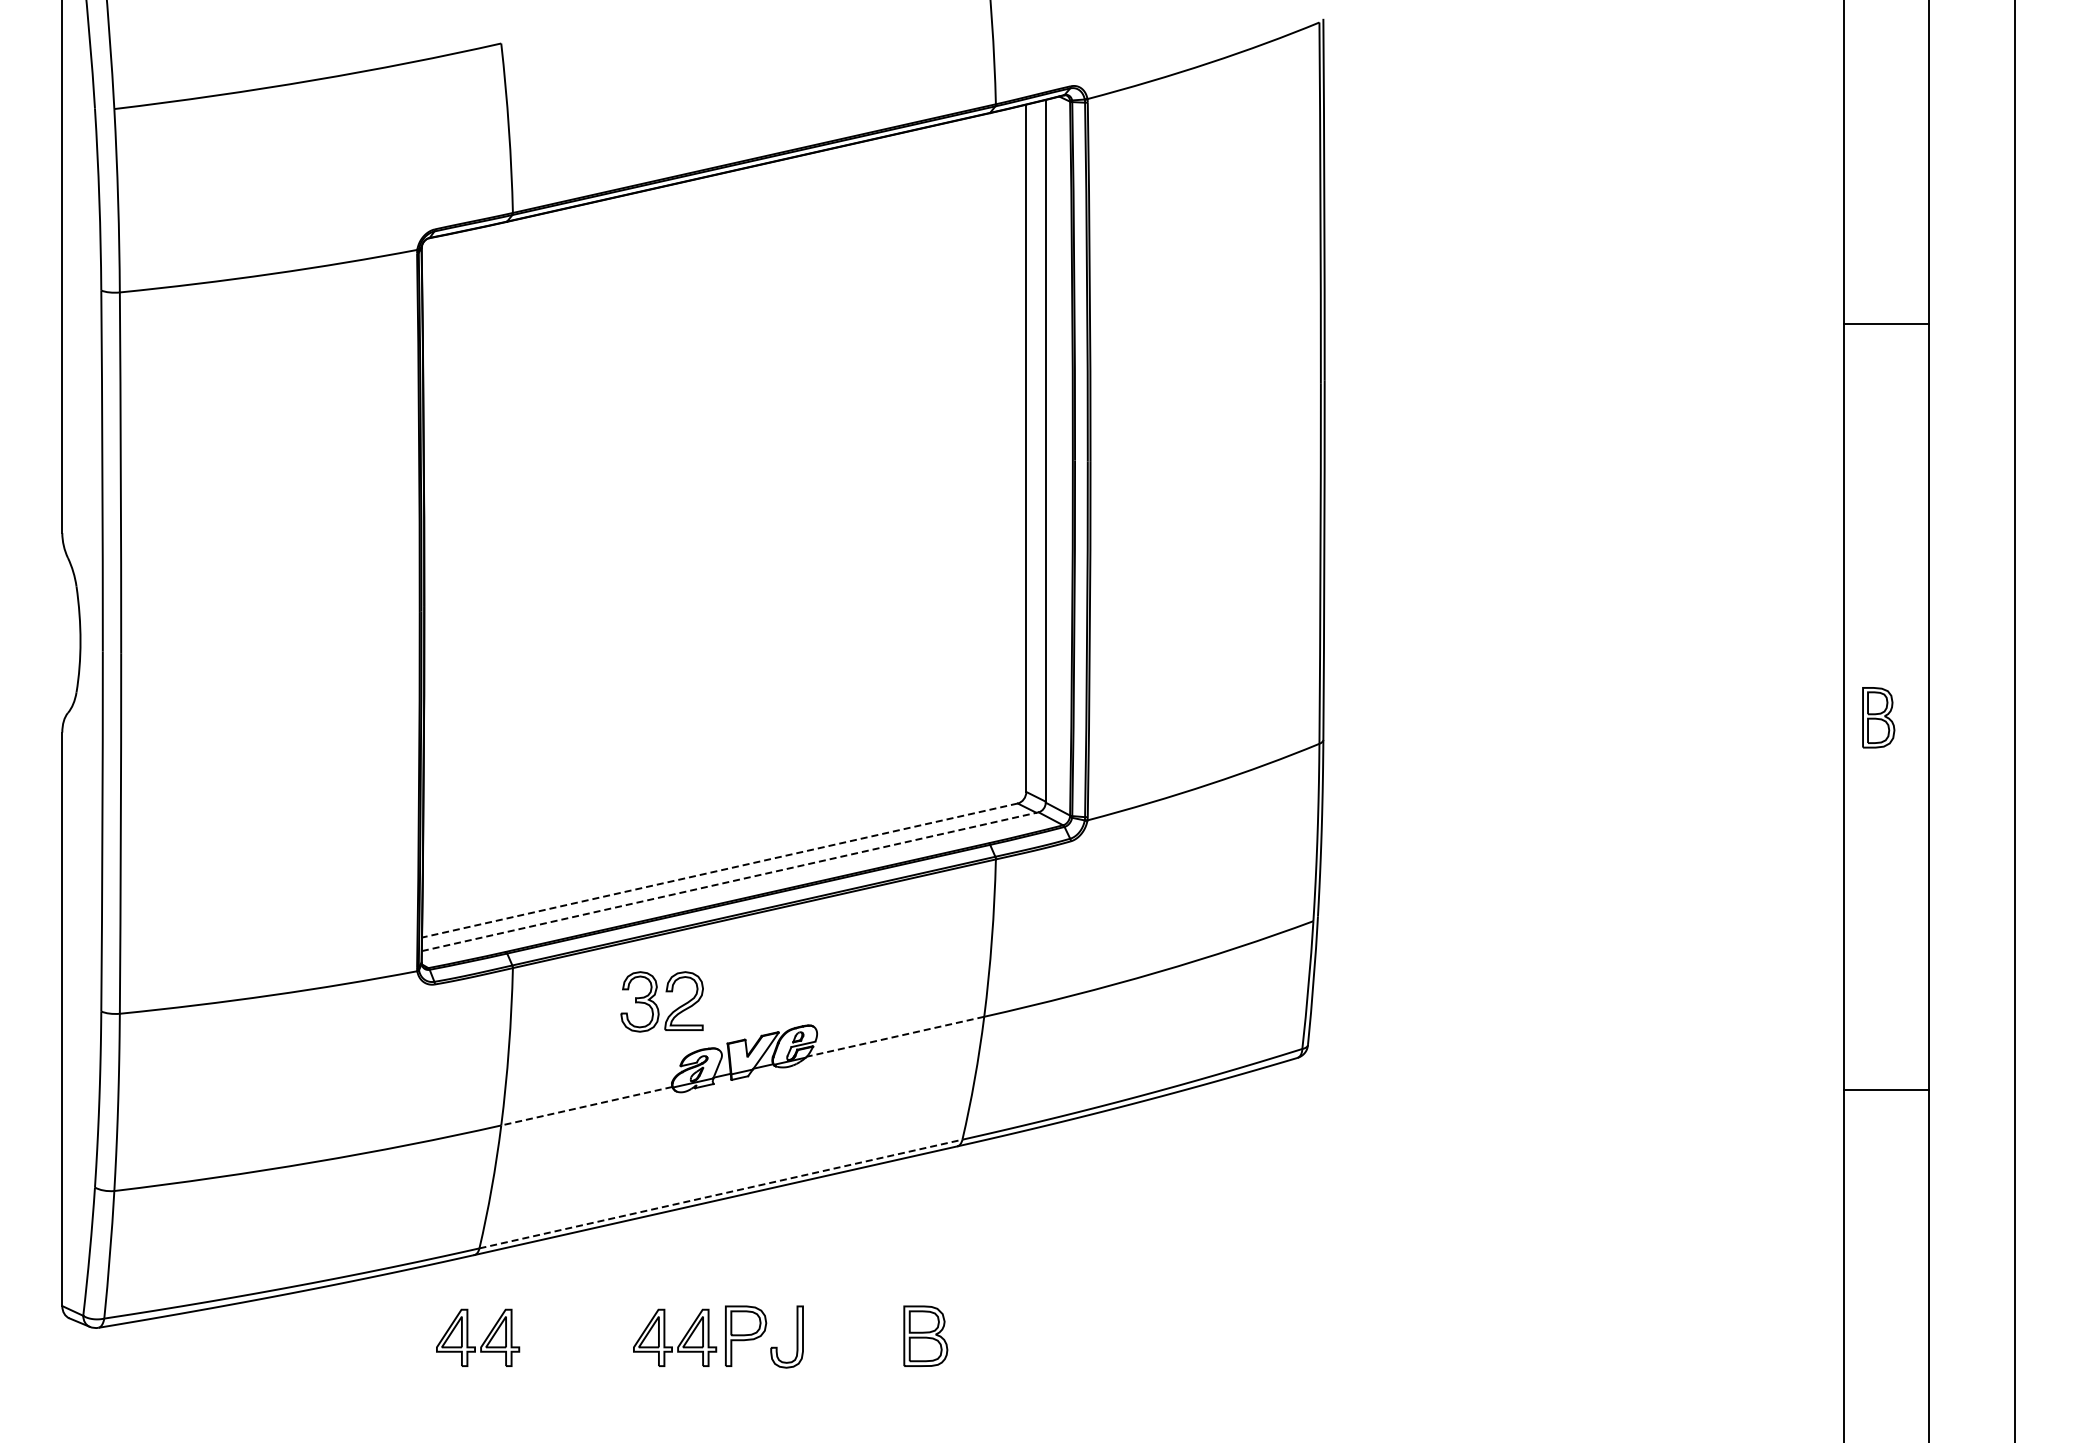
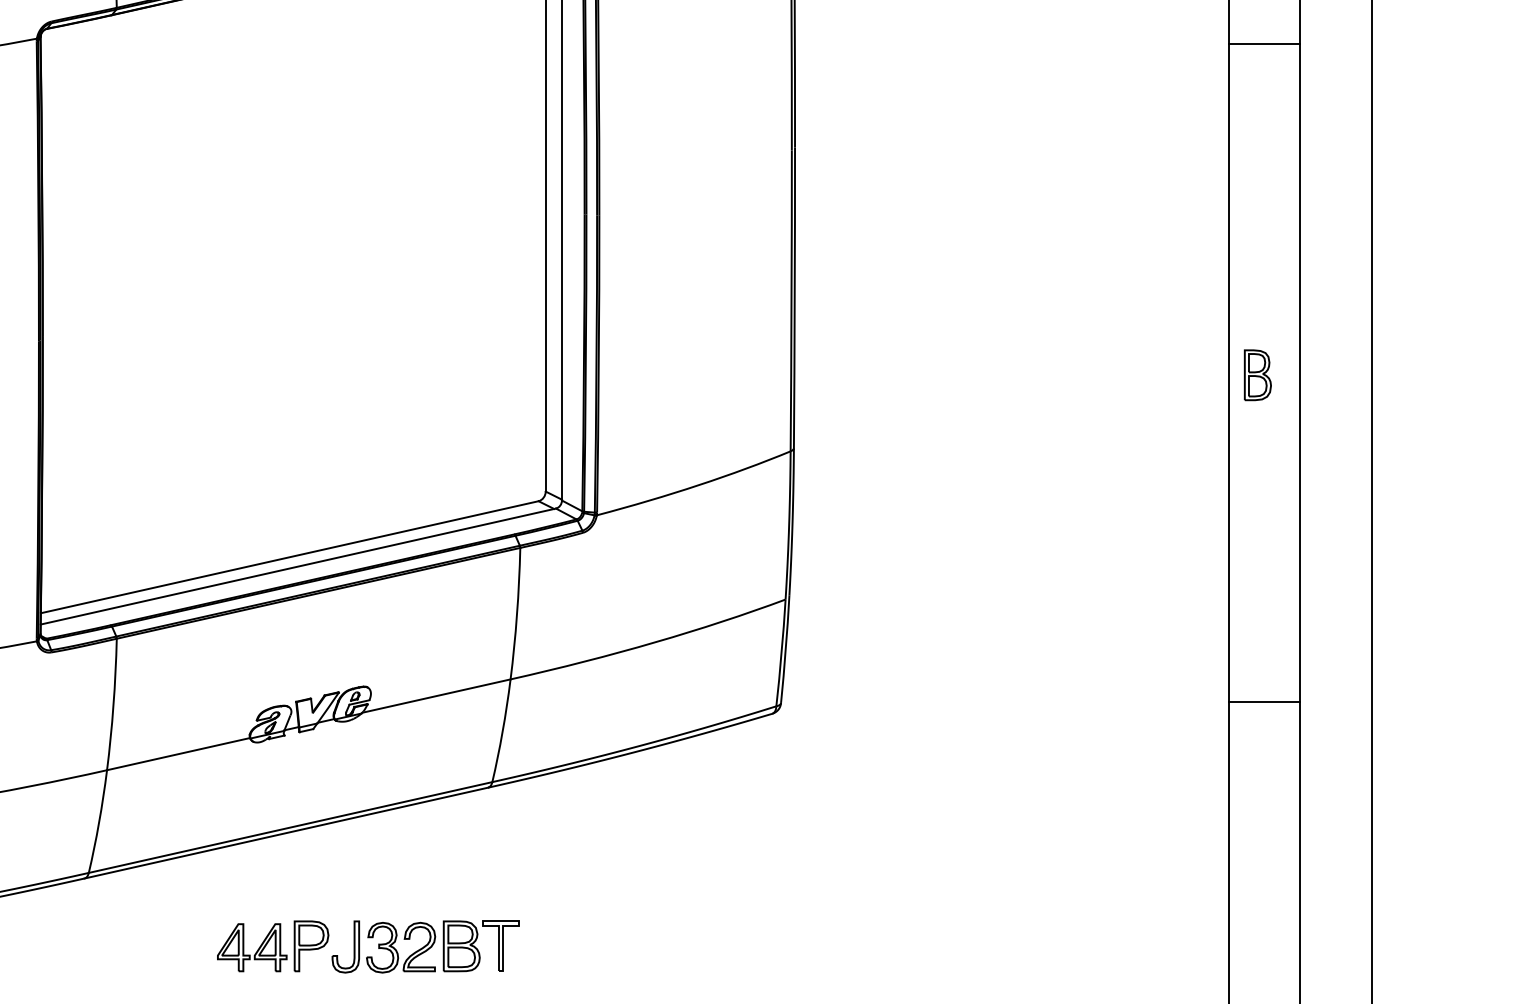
line: (1886, 324) -> (1264, 44), moved
part: (1878, 717) -> (1257, 375), moved
line: (719, 870) -> (289, 557), dashed -> solid
line: (730, 881) -> (298, 566), dashed -> solid
part: (661, 1001) -> (400, 947), moved
line: (895, 1036) -> (436, 695), dashed -> solid
line: (1886, 1089) -> (1264, 701), moved
line: (586, 1106) -> (178, 754), dashed -> solid
line: (720, 1194) -> (290, 827), dashed -> solid
part: (972, 1335) -> (500, 945), added
part: (483, 1341) -> (92, 950), removed

